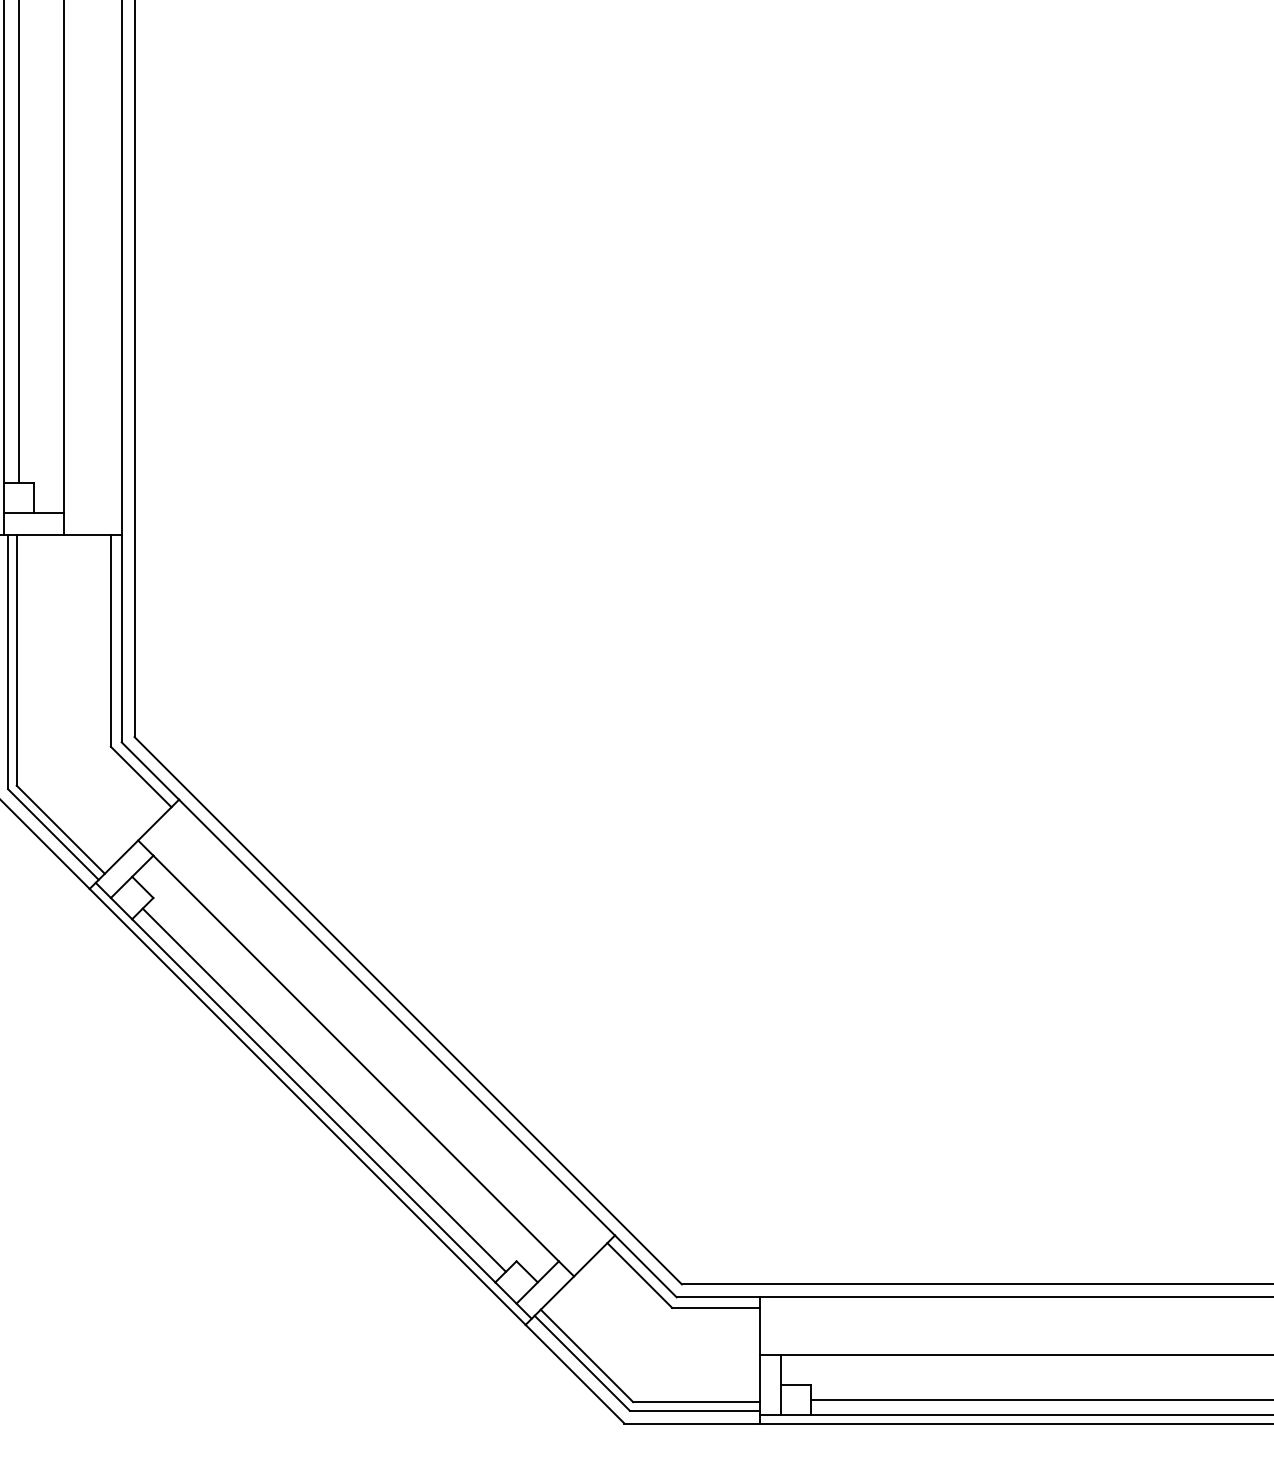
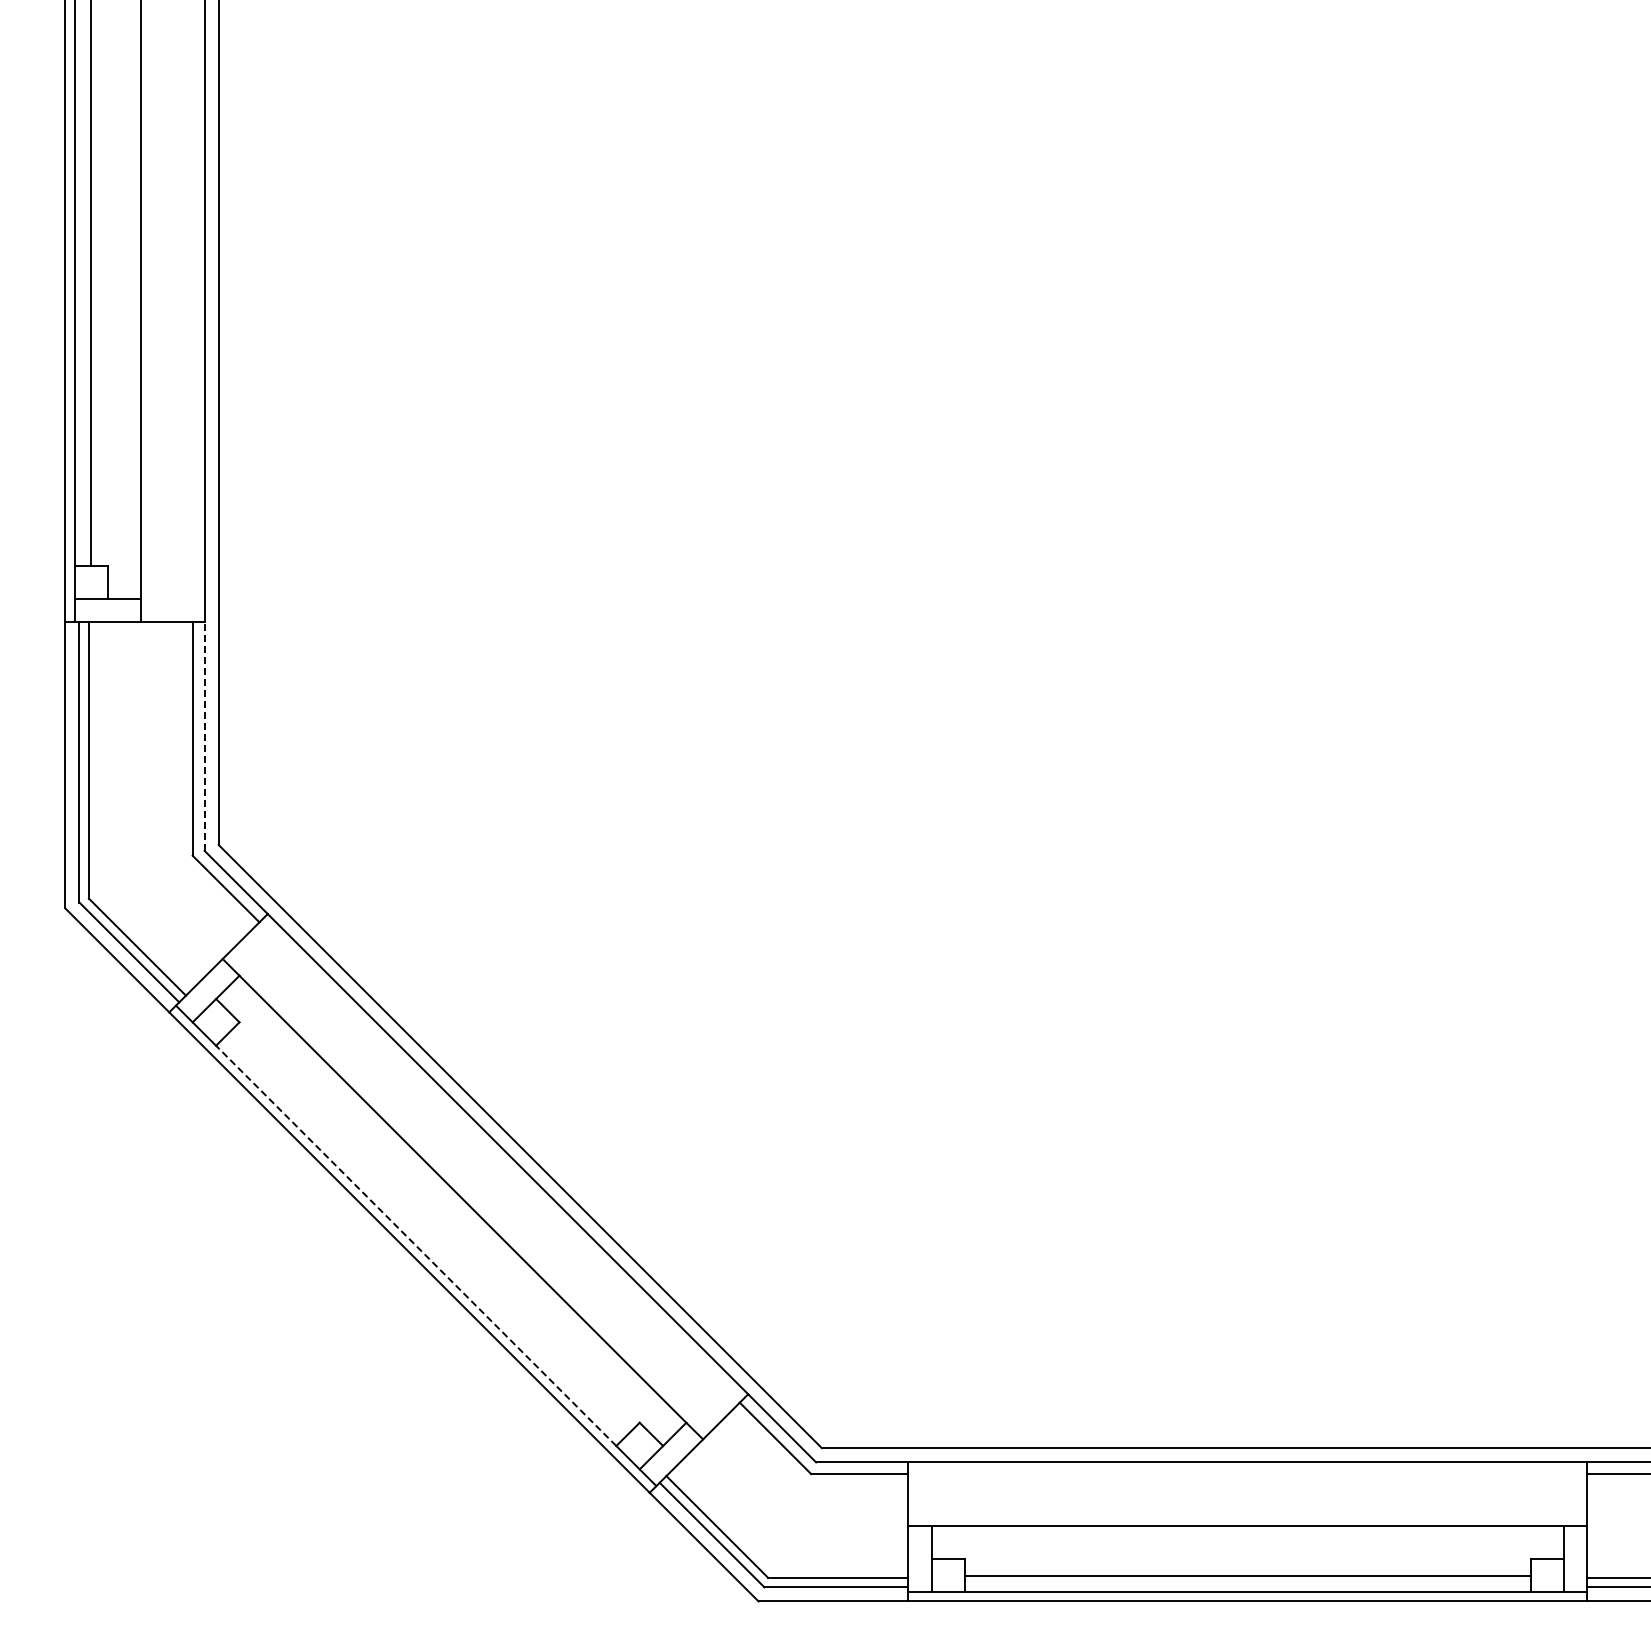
line: (121, 637) -> (204, 735), solid -> dashed
line: (324, 1090) -> (427, 1234), removed
line: (313, 1100) -> (415, 1245), solid -> dashed

